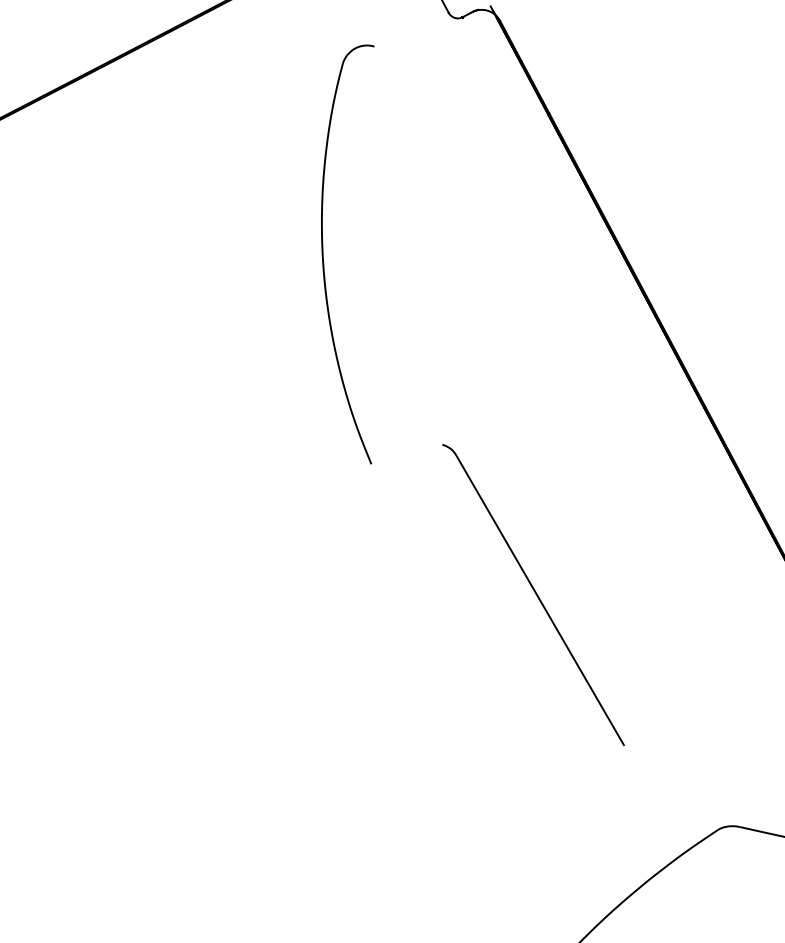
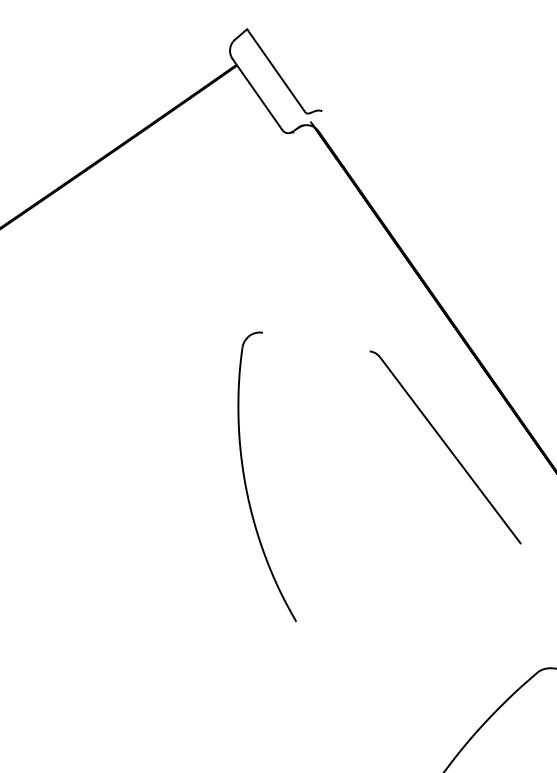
part: (324, 249) -> (245, 477), moved
part: (533, 595) -> (445, 447), moved

